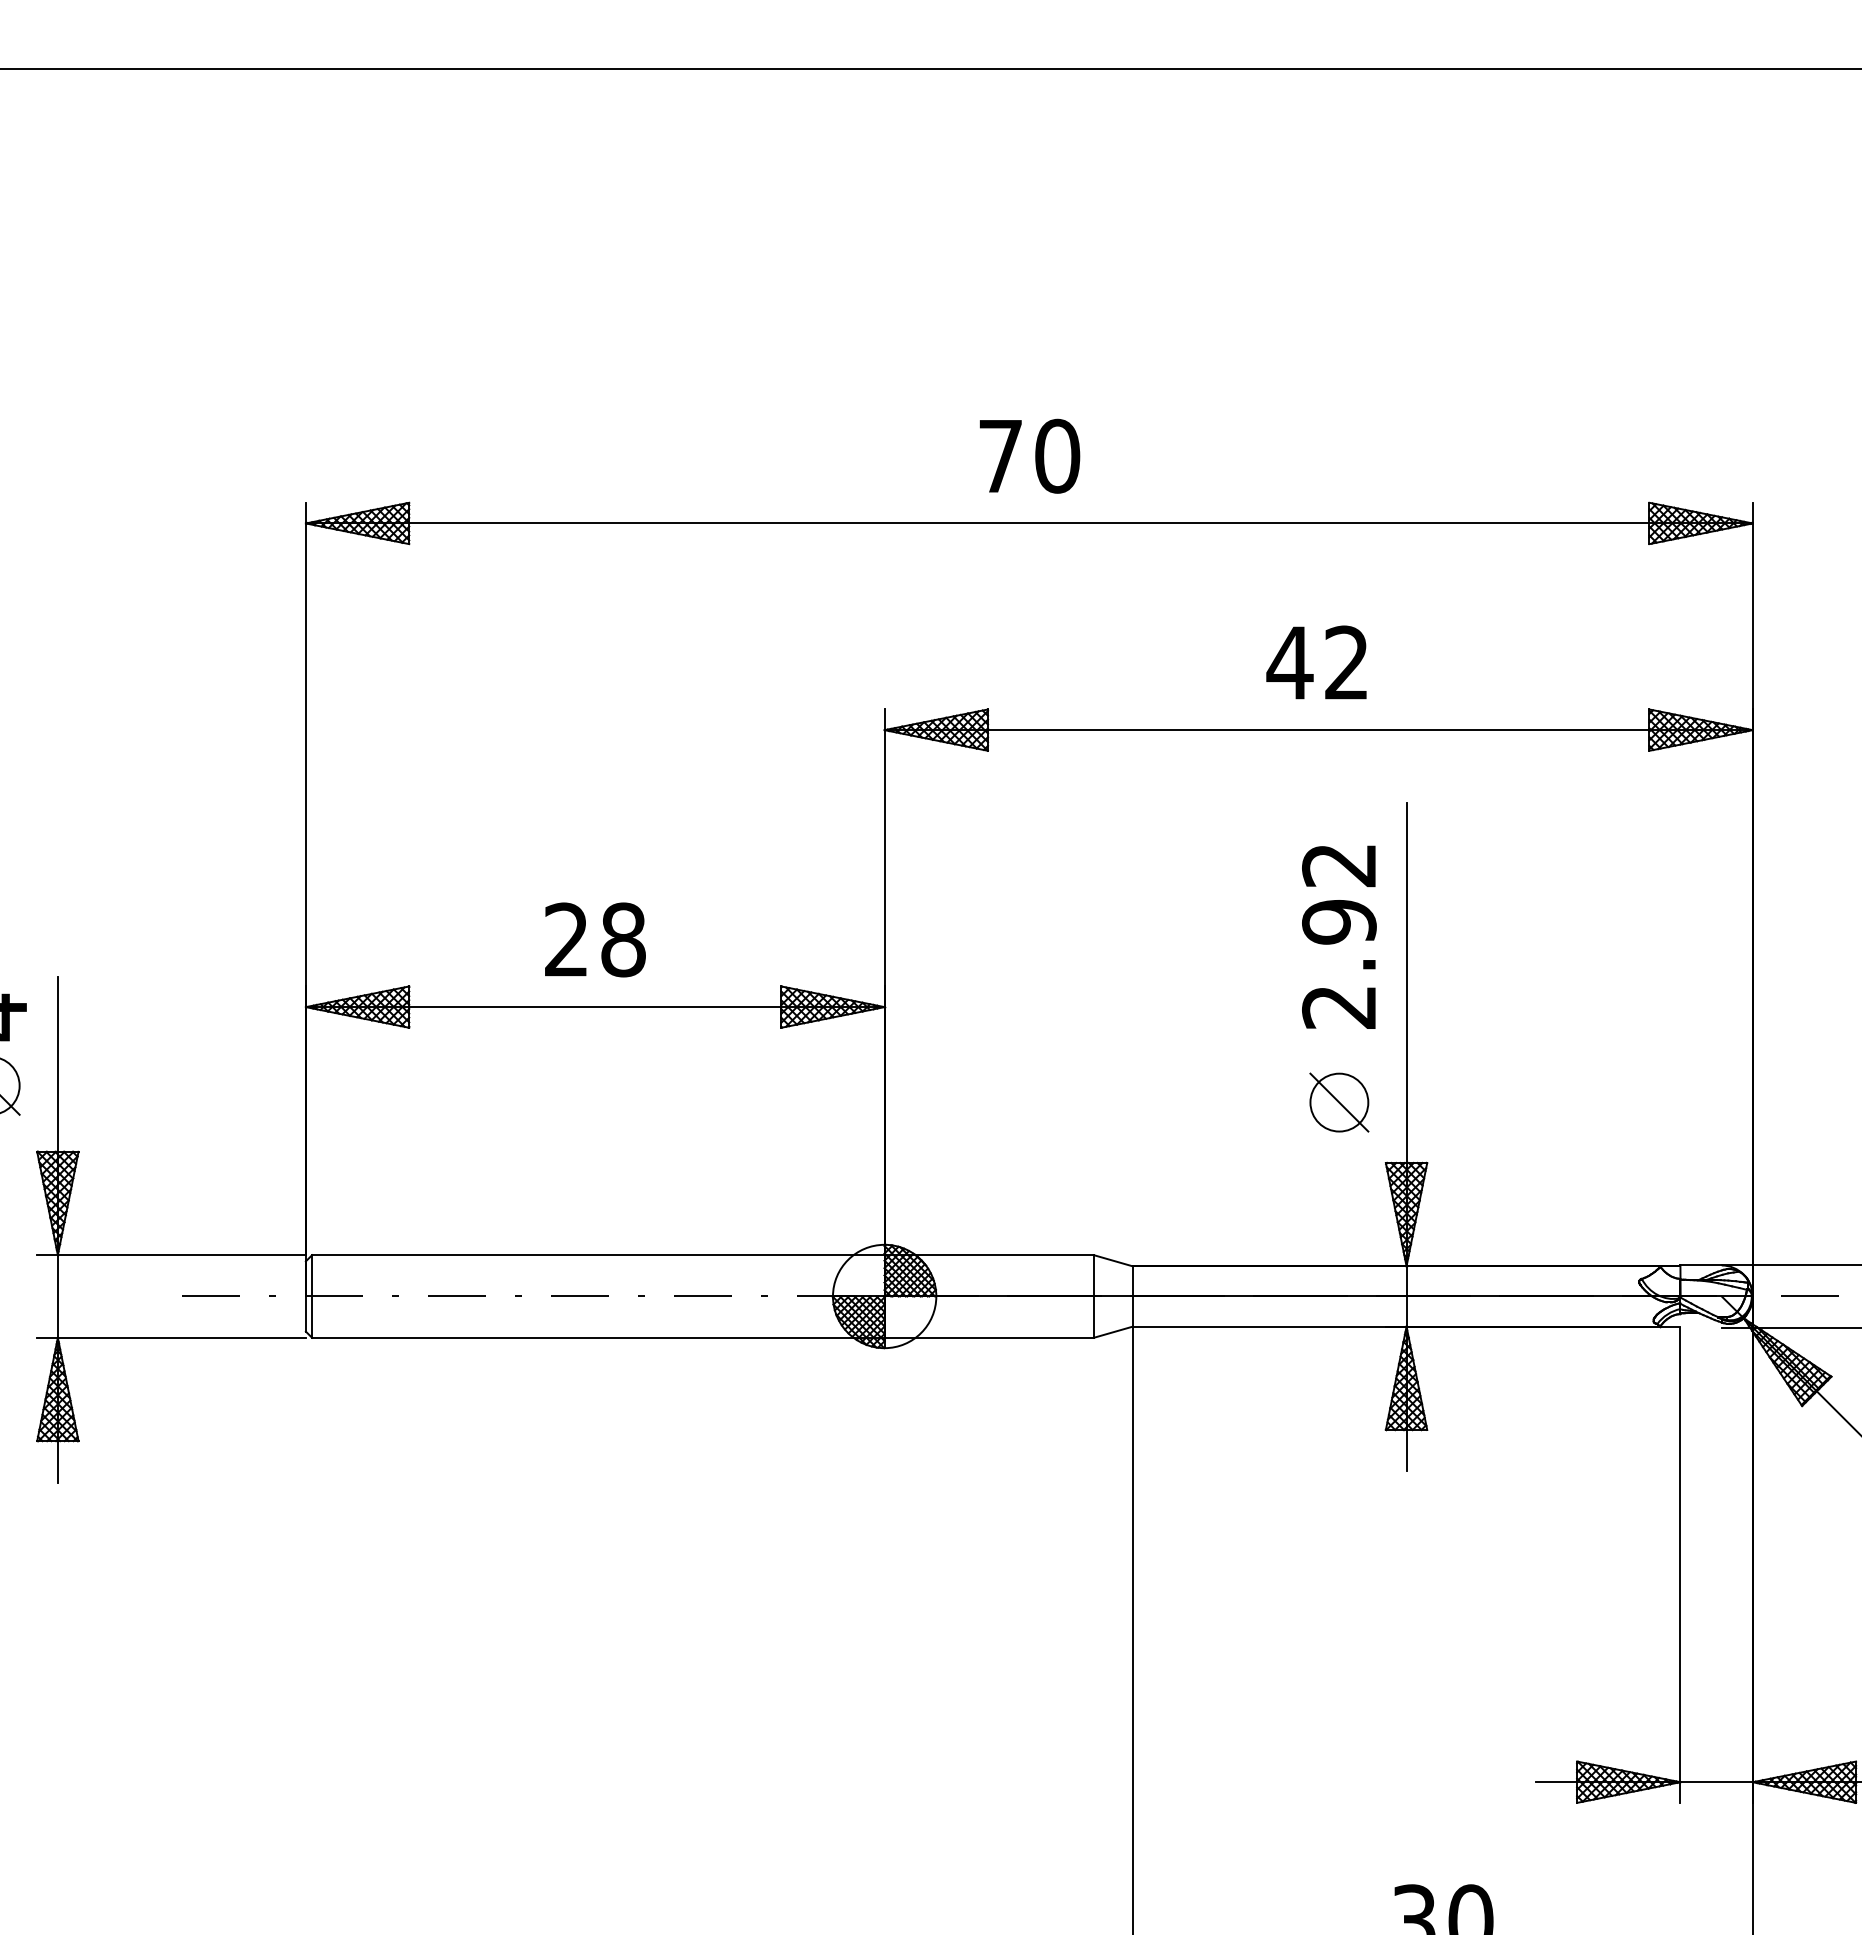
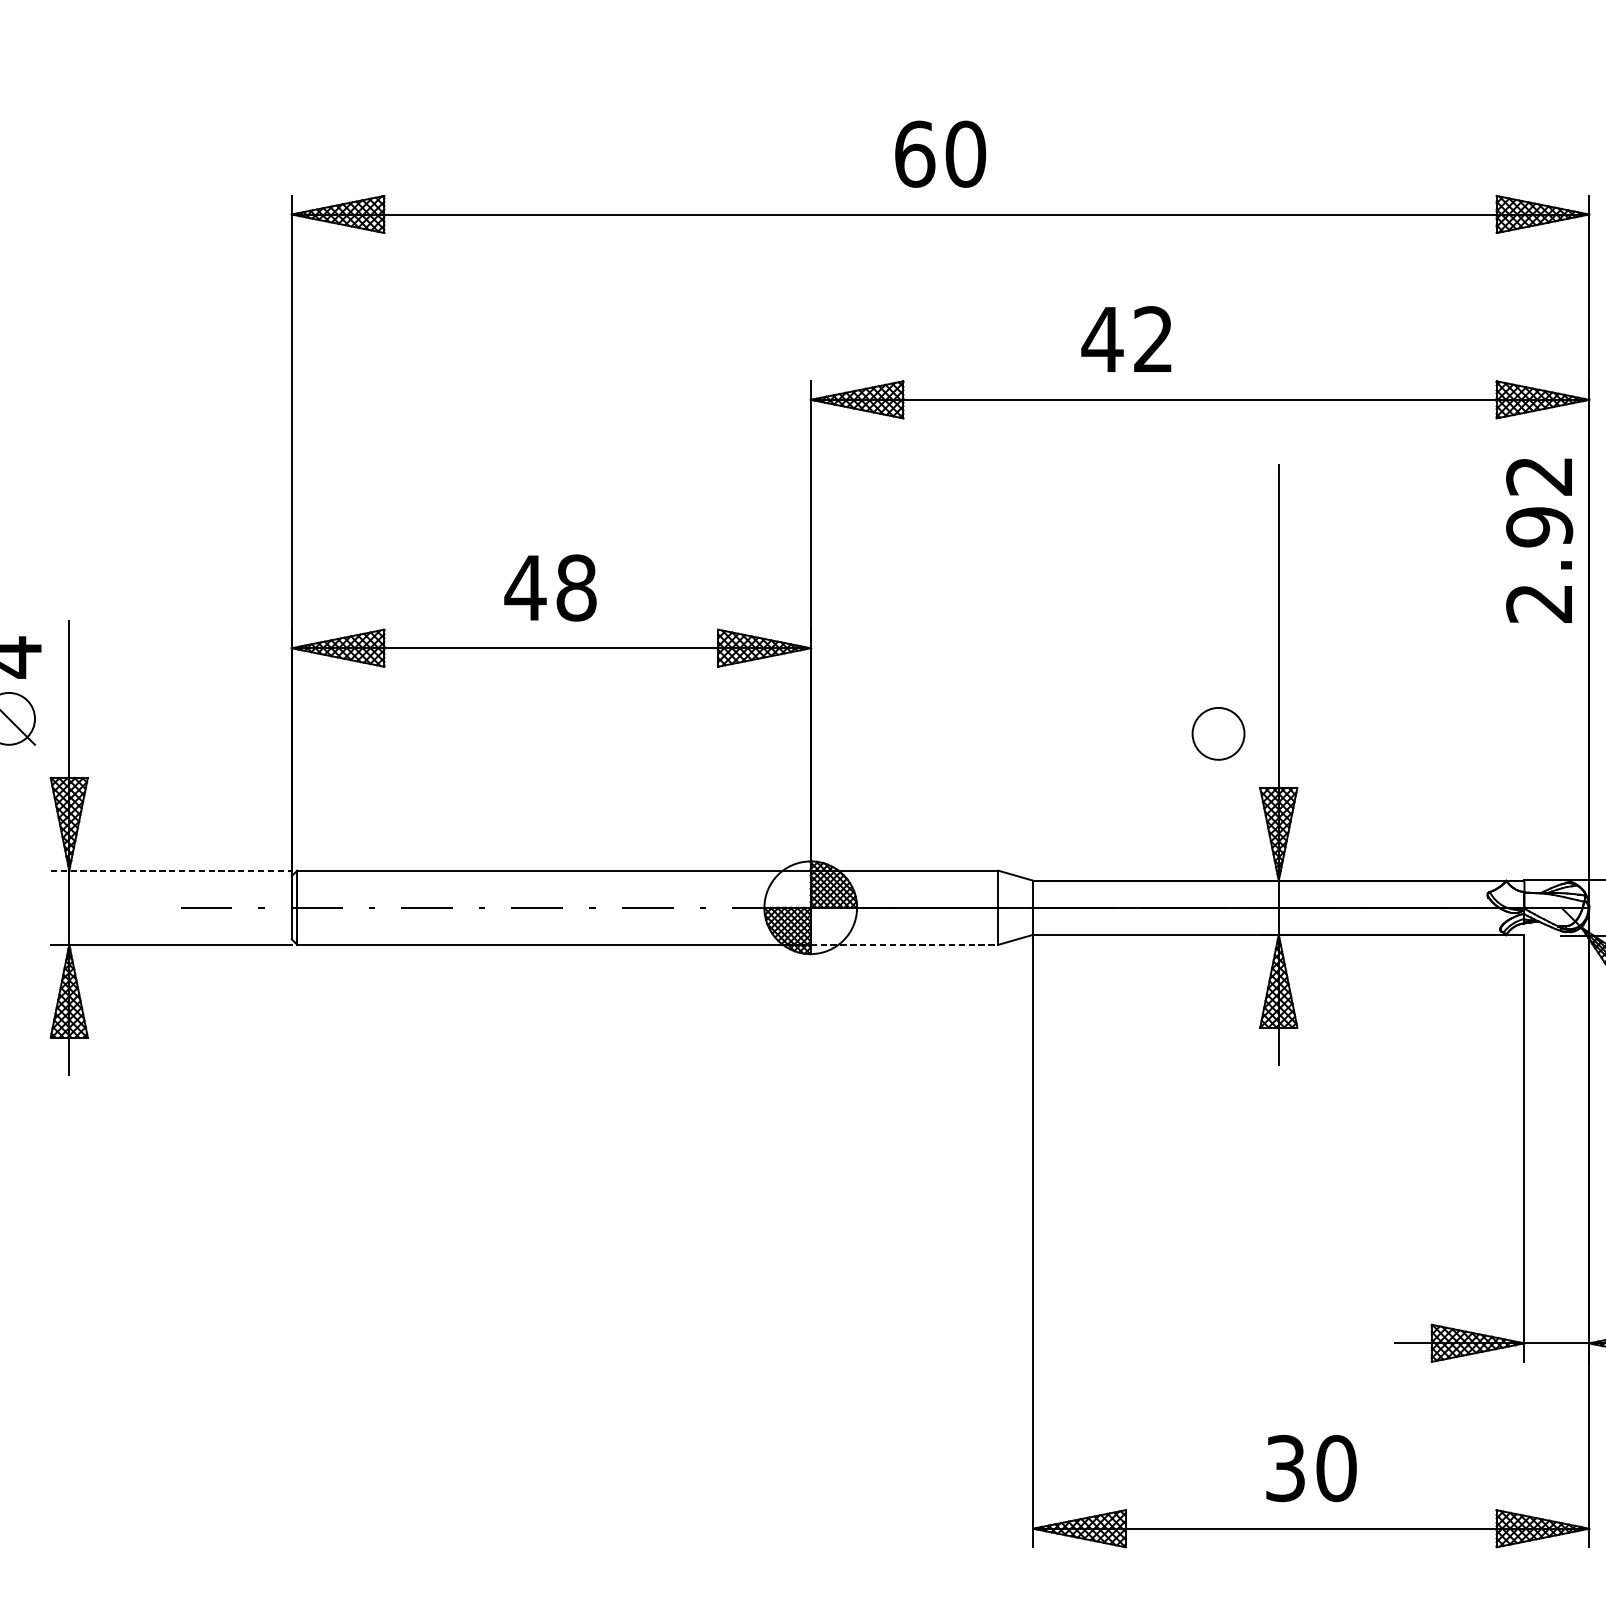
text: (1000, 455) -> (914, 153), 70 -> 60
text: (1316, 662) -> (1126, 339), moved
text: (1339, 936) -> (1539, 540), moved
text: (566, 939) -> (525, 587), 28 -> 48
line: (1339, 1102) -> (1218, 733), removed
line: (172, 1255) -> (172, 870), solid -> dashed
line: (989, 1337) -> (904, 944), solid -> dashed

